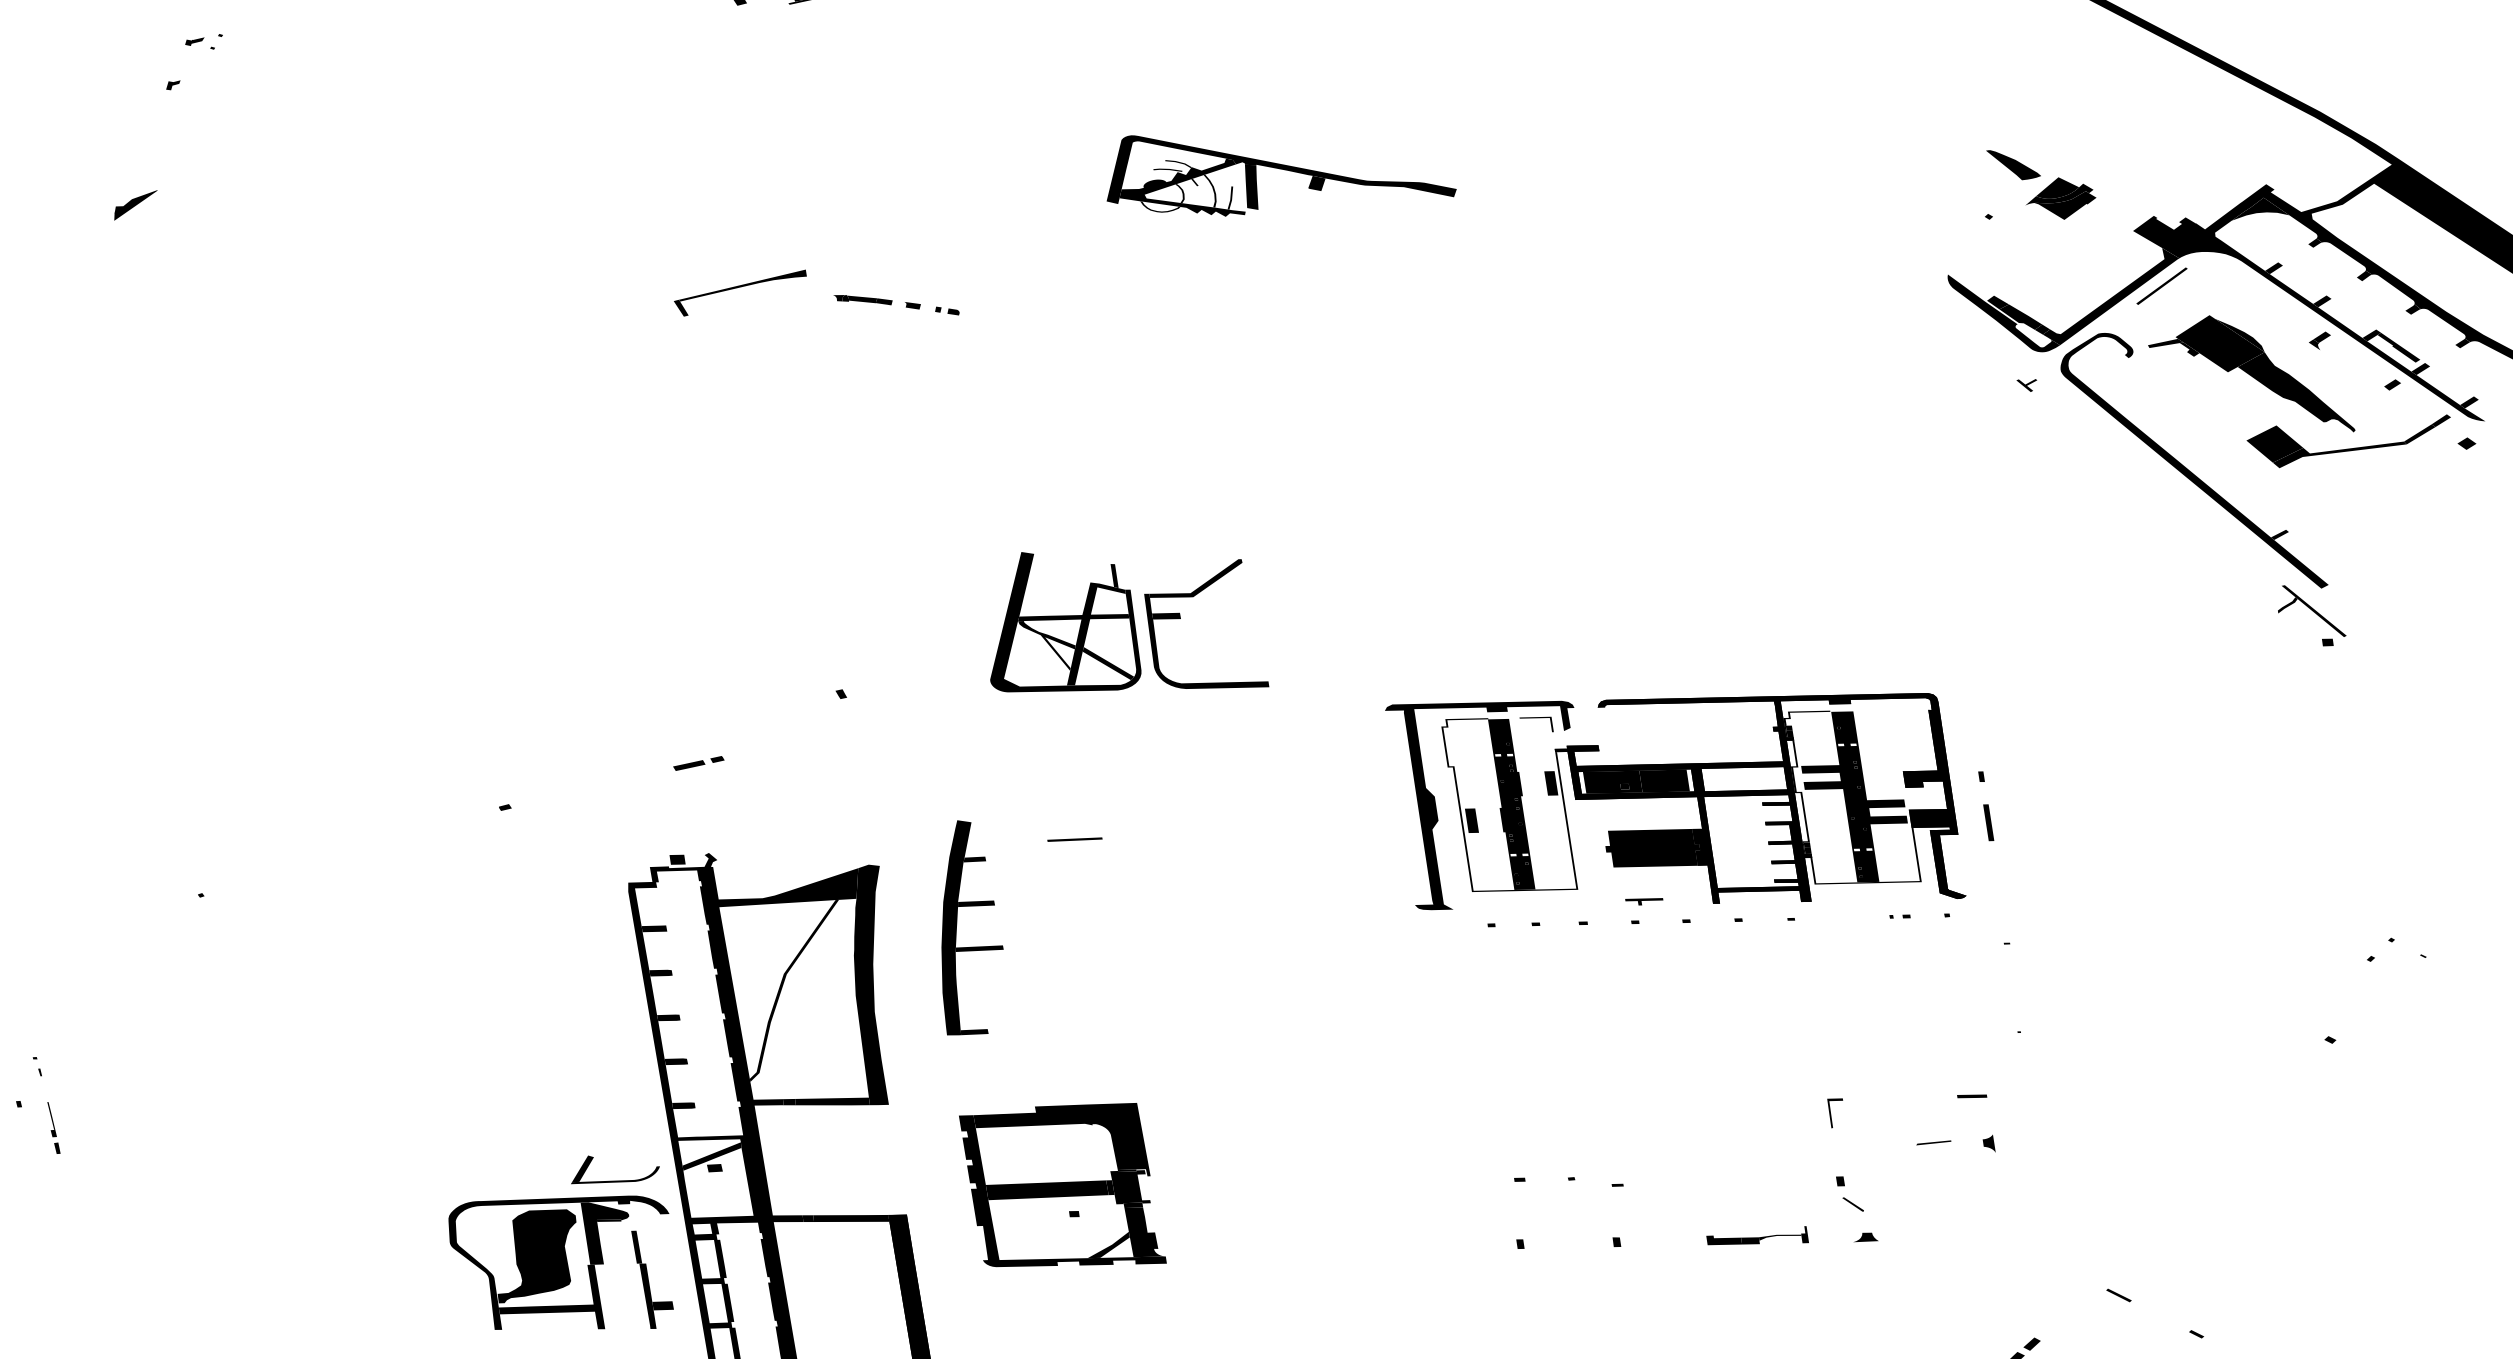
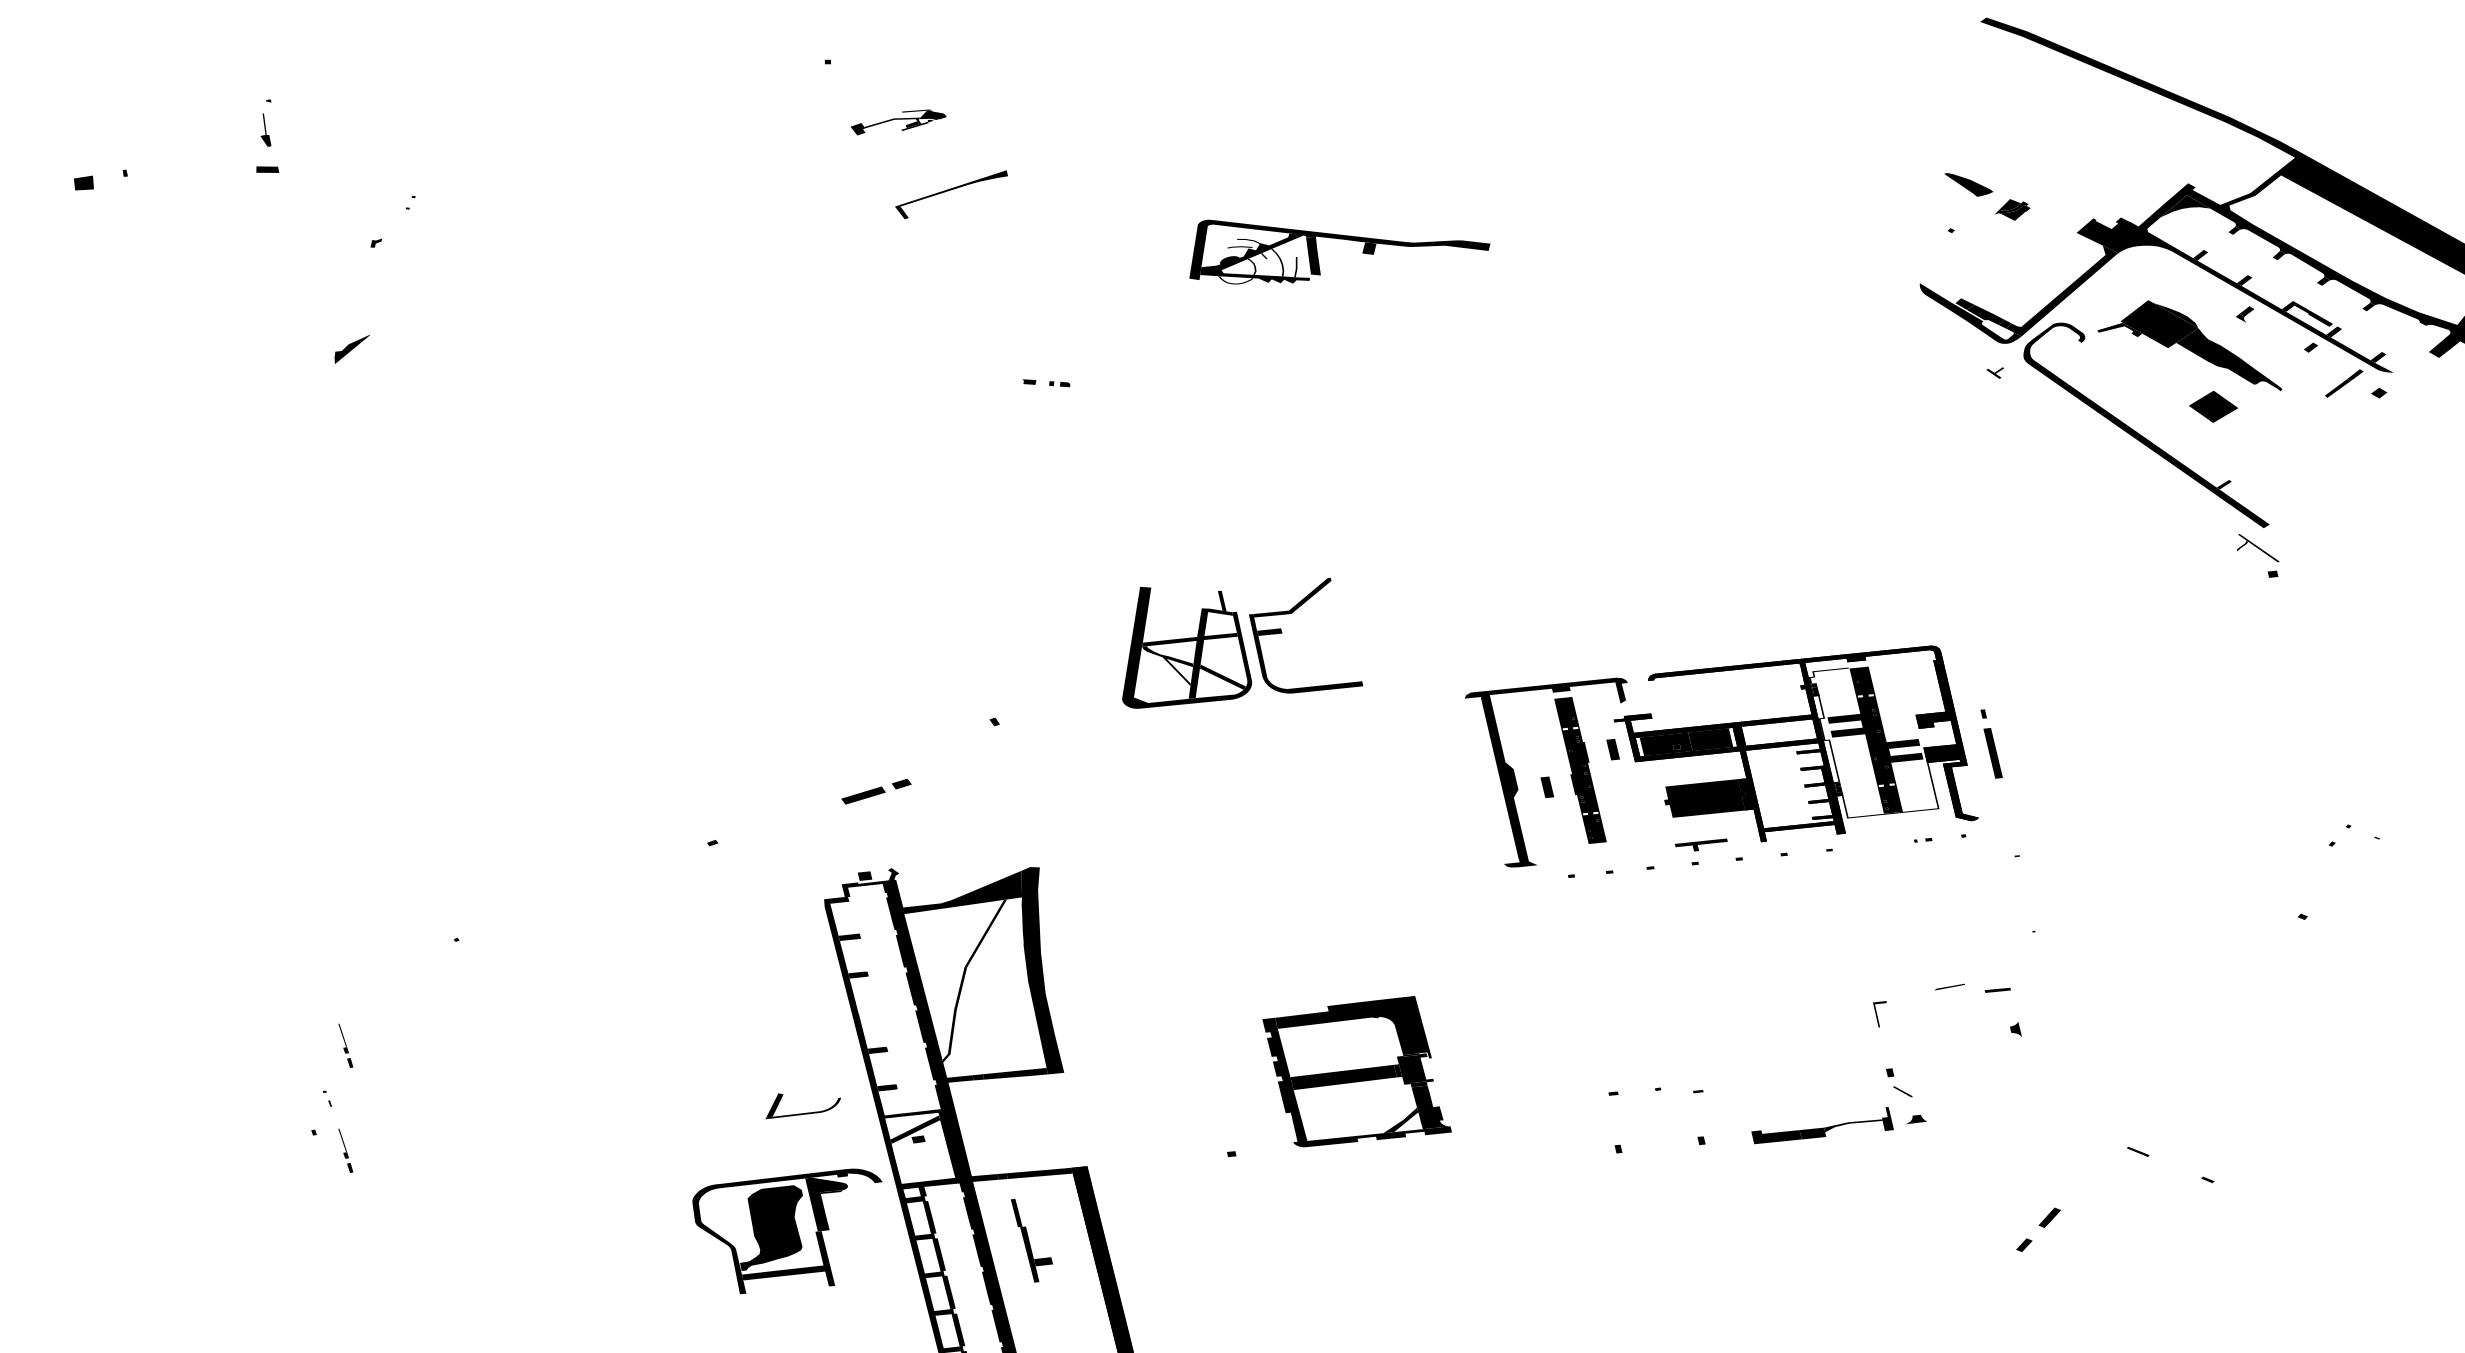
fill: (194, 40) -> (391, 203), removed
part: (2061, 198) -> (2012, 209), size x0.6
line: (2161, 286) -> (2104, 278), removed
part: (740, 292) -> (951, 194), moved
part: (862, 299) -> (985, 380), removed
fill: (2340, 454) -> (2270, 411), removed
part: (2312, 611) -> (2257, 548), size x0.7
fill: (1536, 722) -> (1596, 698), removed
part: (698, 763) -> (876, 791), size x1.6
fill: (1509, 806) -> (1578, 772), removed
part: (1988, 821) -> (1992, 752), size x1.6
line: (1074, 838) -> (1205, 830), removed
part: (1644, 900) -> (1701, 844), size x1.6
part: (956, 927) -> (1110, 915), removed
part: (63, 1006) -> (345, 1045), added
fill: (668, 1017) -> (868, 1012), removed
line: (1933, 1142) -> (1949, 986), moved
part: (614, 1180) -> (802, 1113), moved
part: (1062, 1184) -> (1356, 1071), moved
part: (1757, 1234) -> (1822, 1124), size x1.6
part: (651, 1280) -> (1031, 1240), moved
fill: (2031, 1343) -> (2066, 1199), removed

